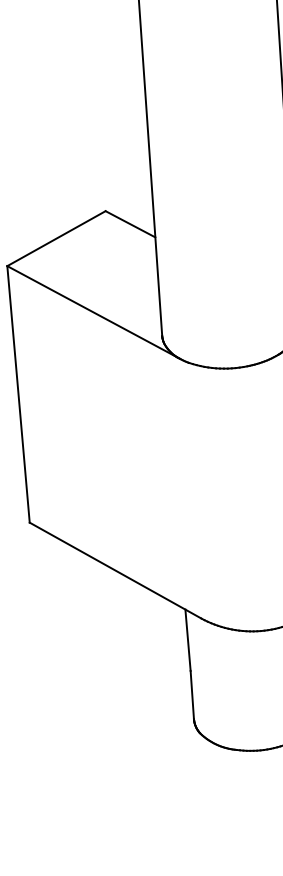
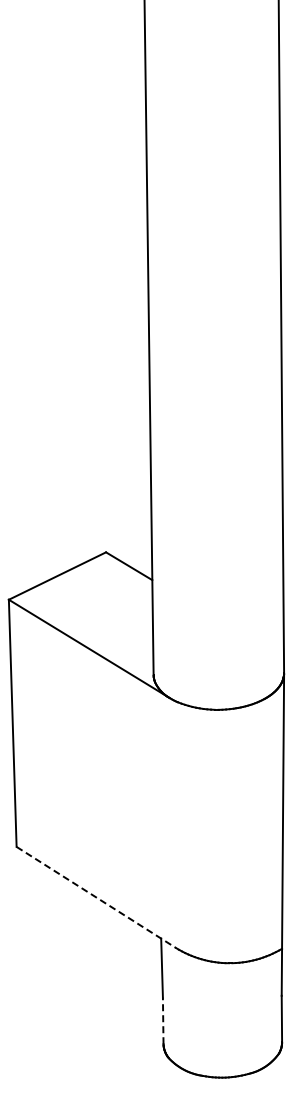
line: (115, 570) -> (96, 897), solid -> dashed
line: (192, 694) -> (163, 1020), solid -> dashed

